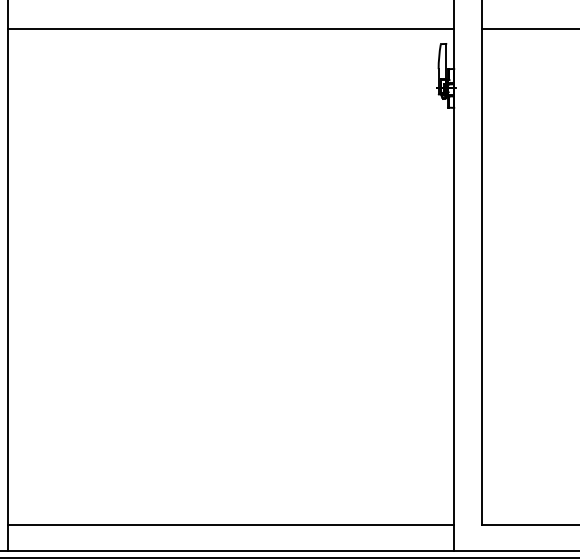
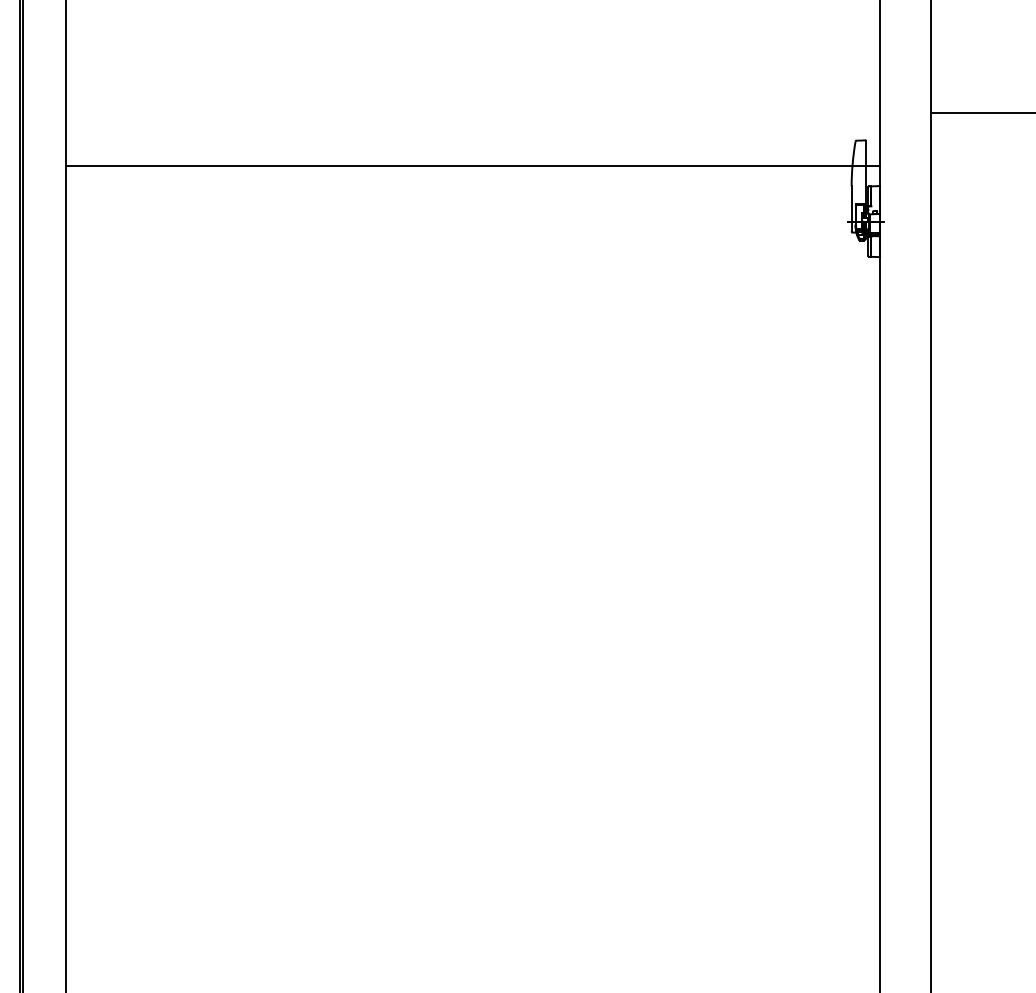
line: (231, 28) -> (473, 165), moved

